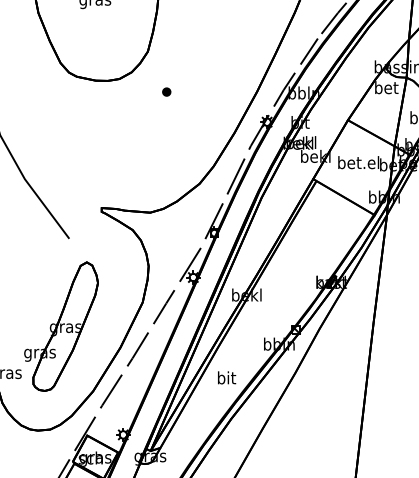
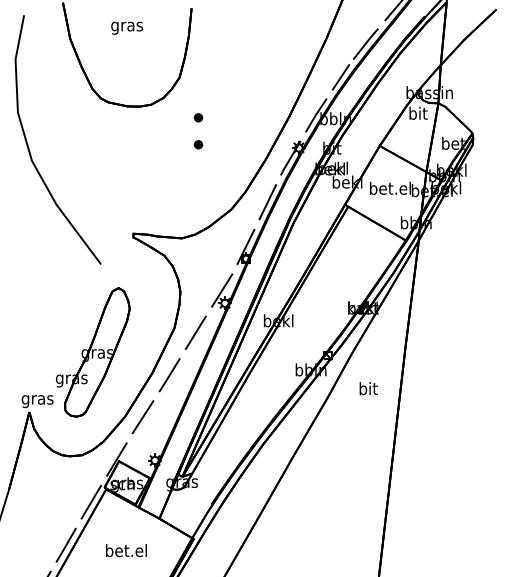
text: (386, 86) -> (418, 112), bet -> bit
part: (166, 118) -> (198, 144), added
text: (226, 377) -> (368, 388), moved

